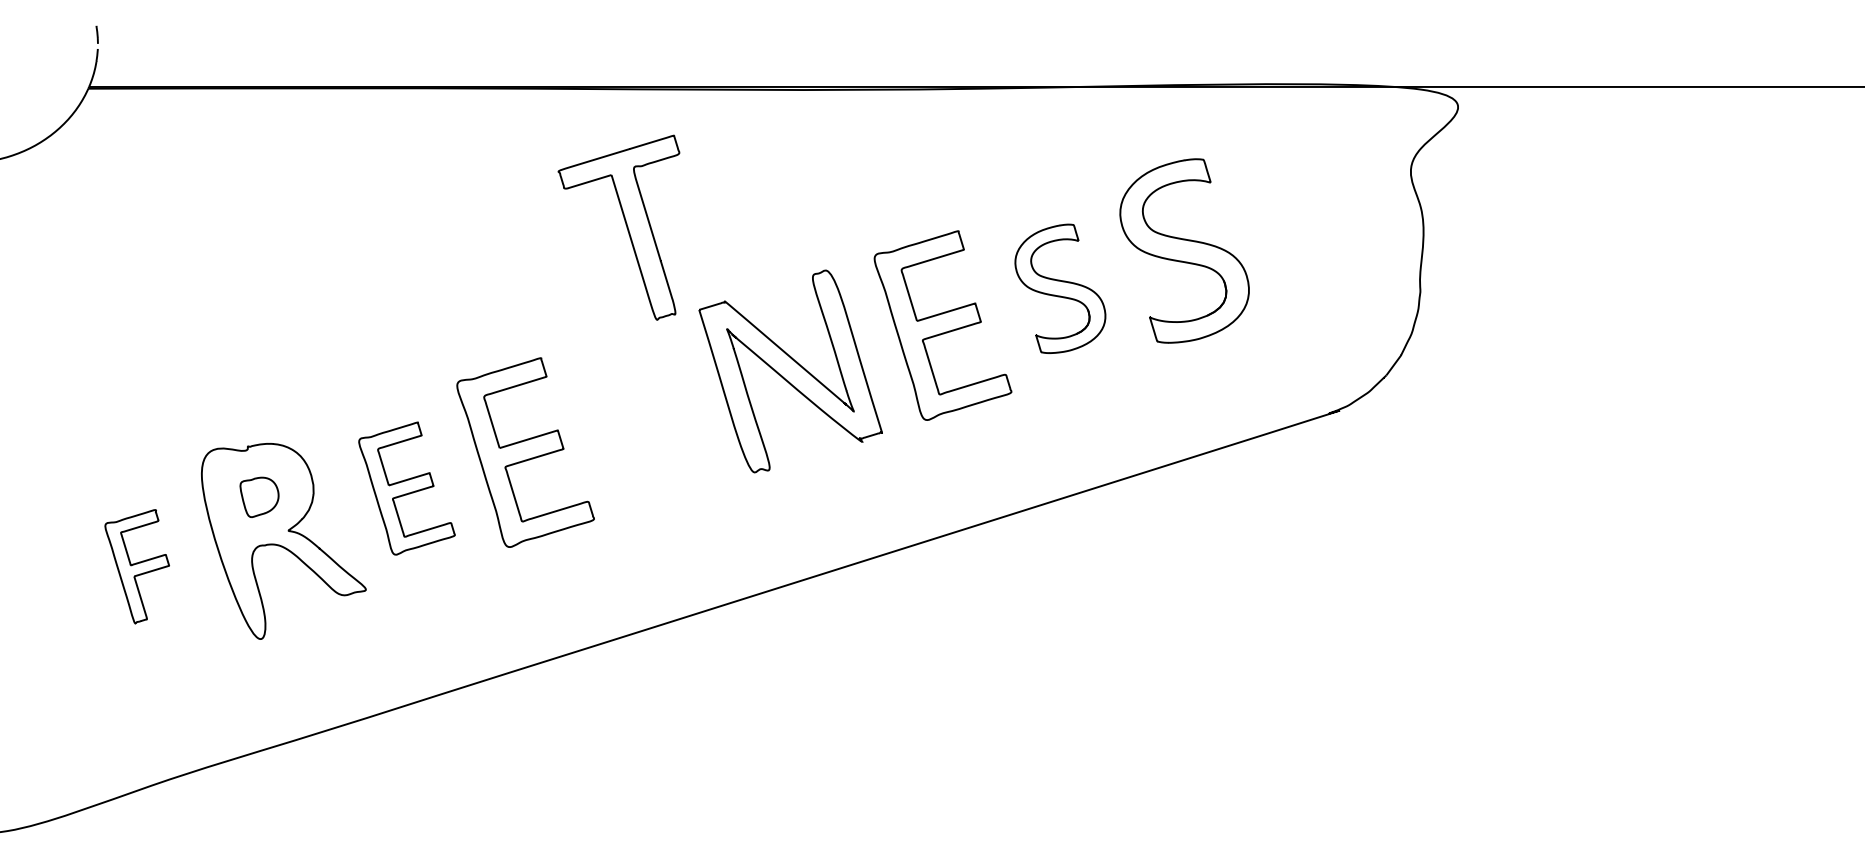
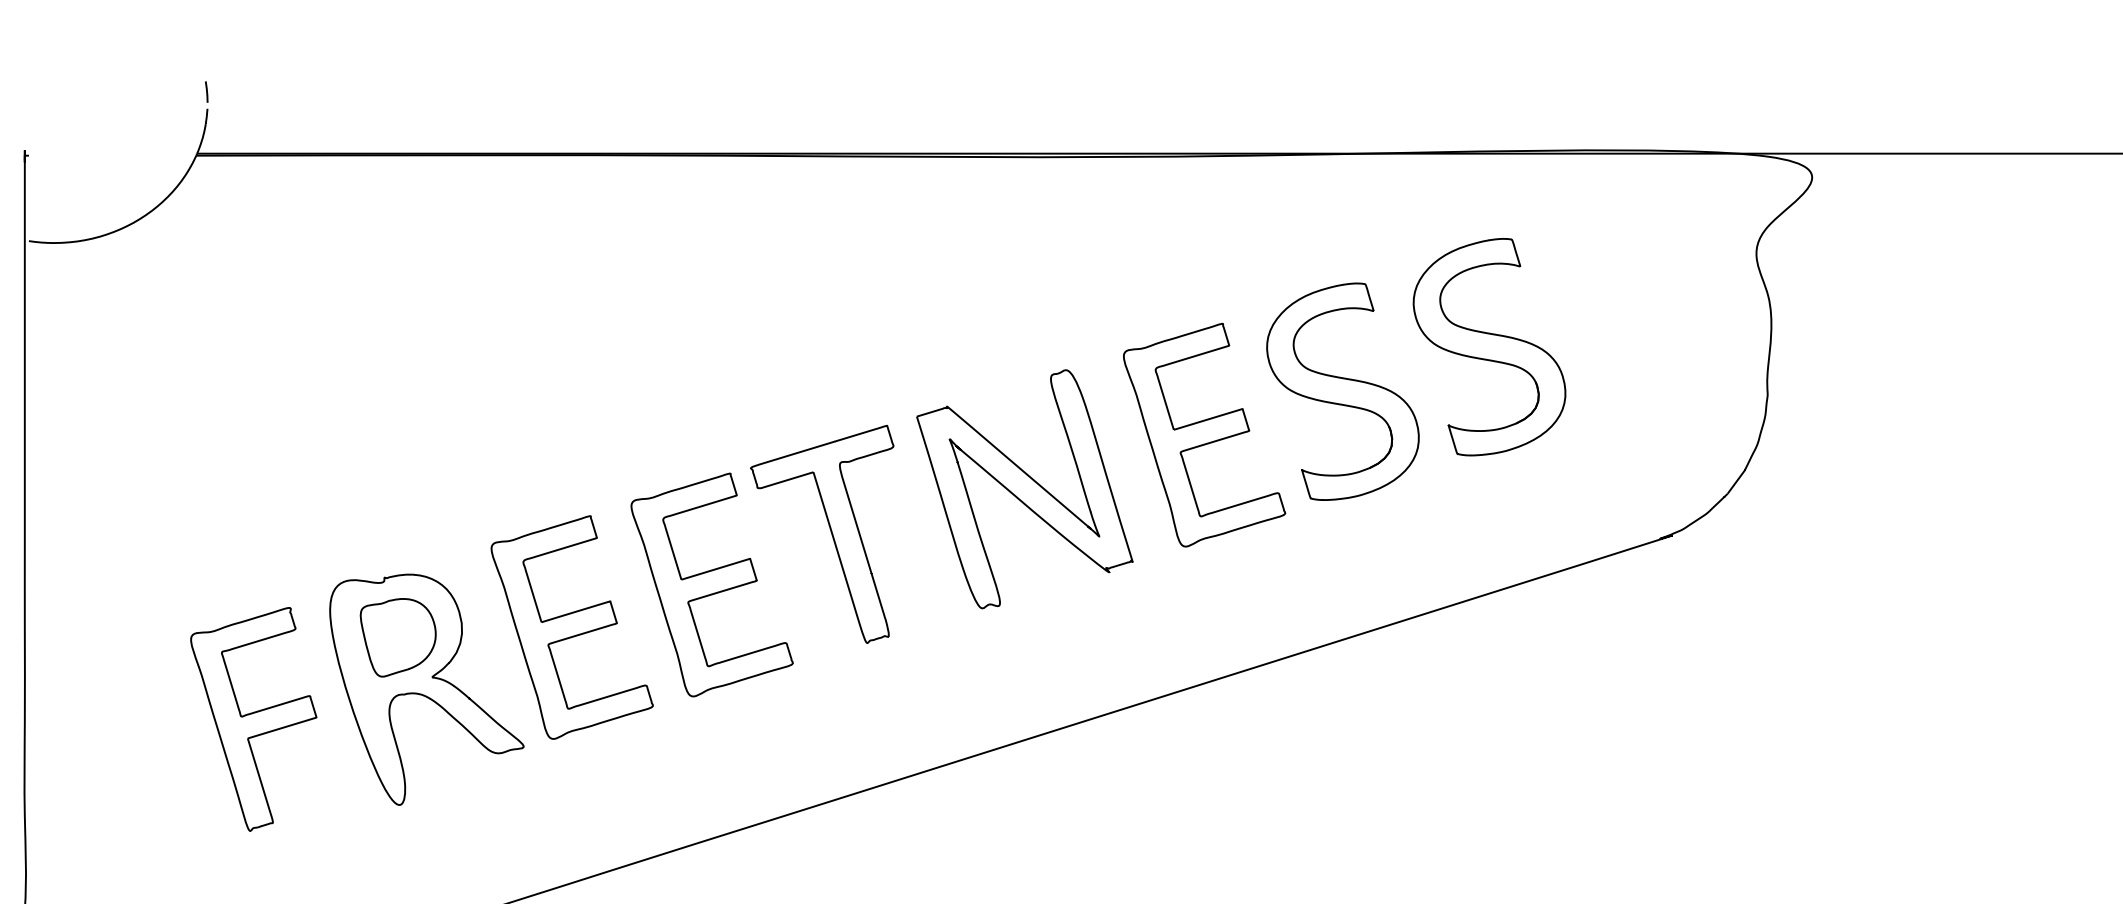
part: (625, 224) -> (829, 530), moved
part: (1060, 288) -> (1343, 391), size x1.43
part: (406, 488) -> (571, 627), size x1.43
part: (259, 497) -> (398, 637), size x1.67
part: (137, 566) -> (254, 719), size x1.67

